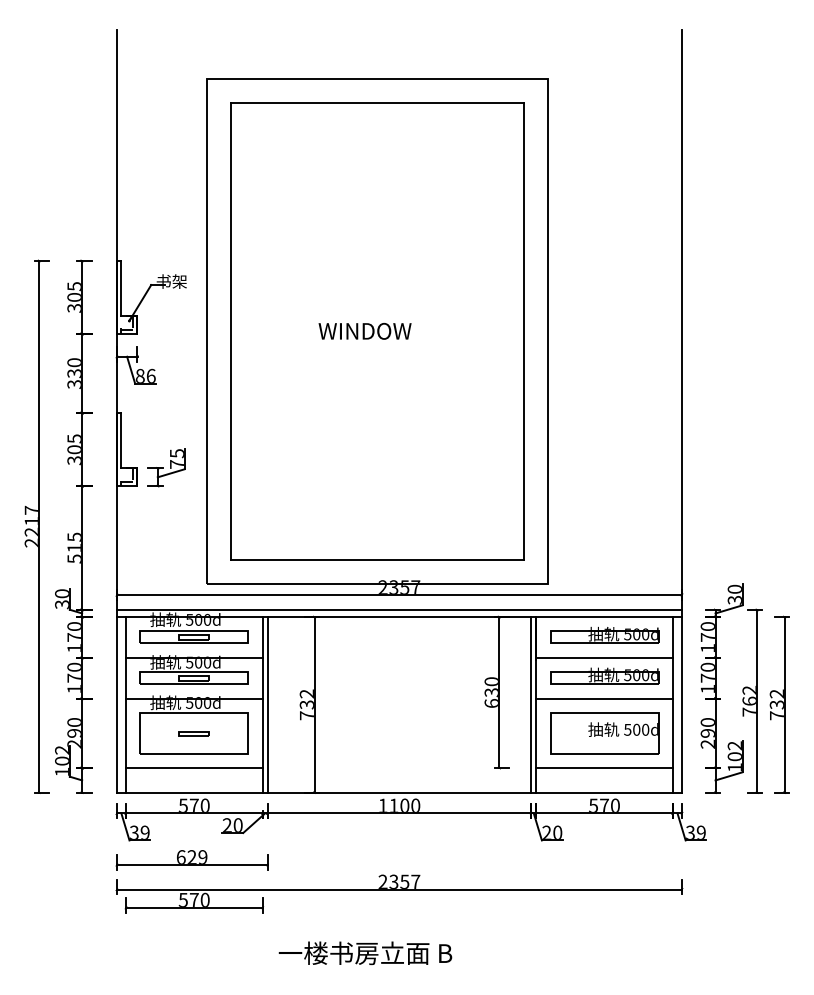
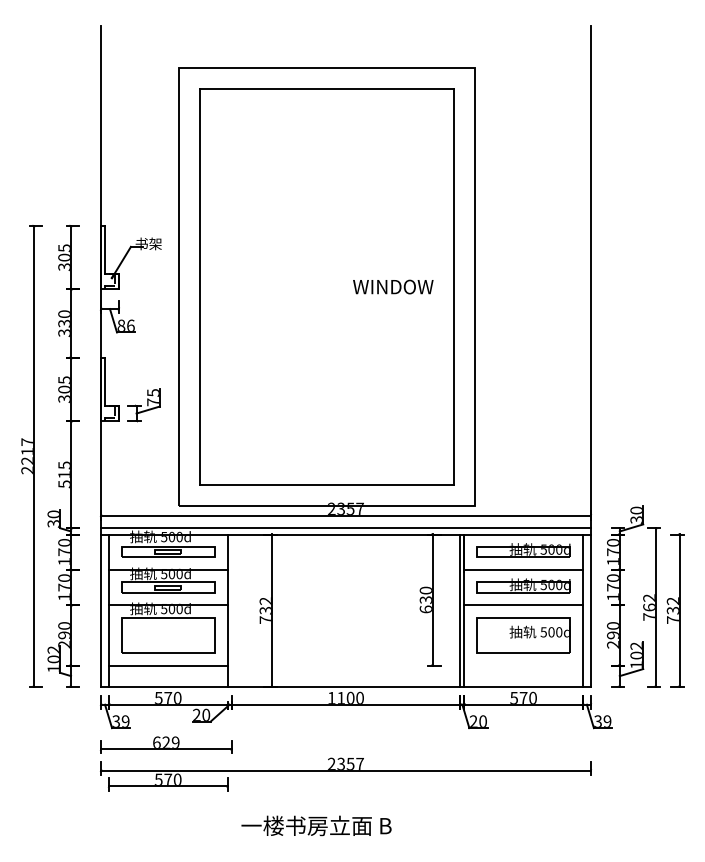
text: (364, 331) -> (392, 287), moved
line: (267, 704) -> (231, 610), removed
part: (193, 733) -> (167, 635), removed
line: (604, 768) -> (523, 665), removed

